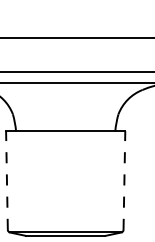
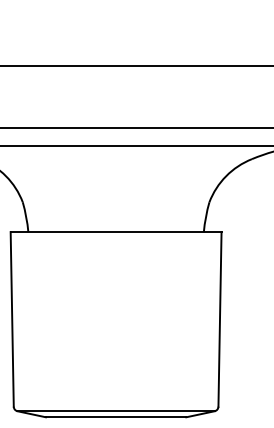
line: (6, 180) -> (11, 319), dashed -> solid
line: (124, 180) -> (220, 319), dashed -> solid

